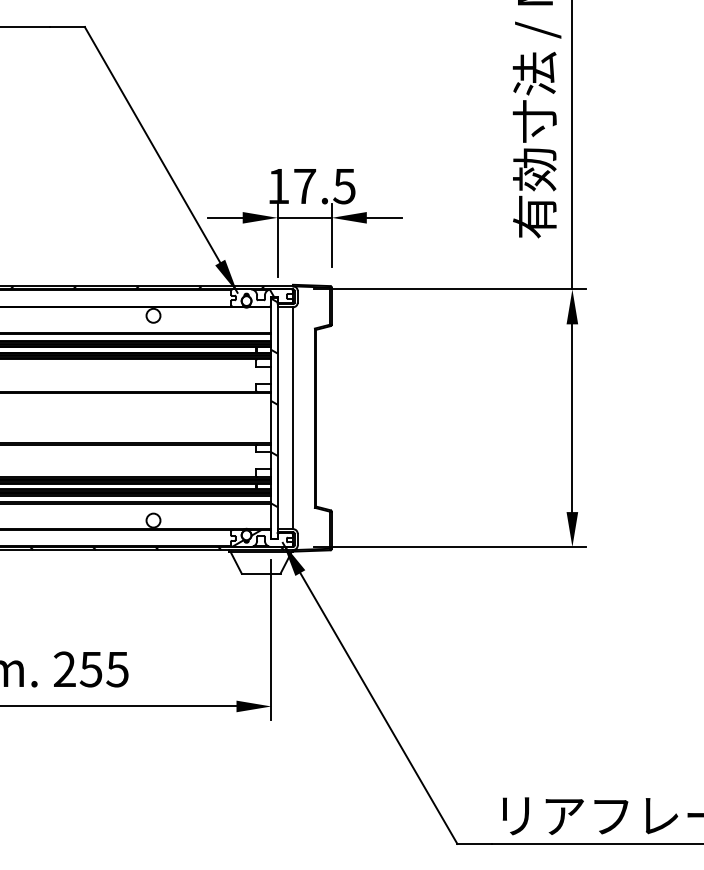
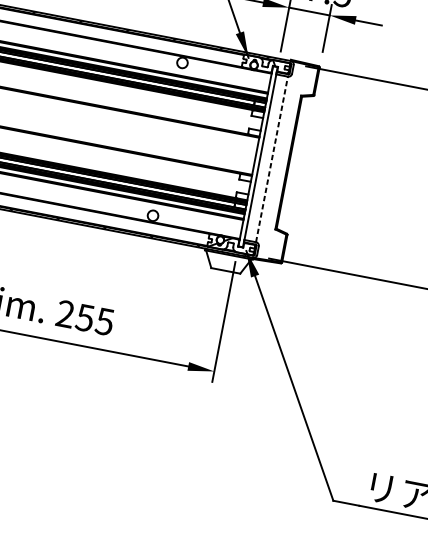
hatch: (274, 402) -> (260, 145), removed
line: (293, 418) -> (272, 159), solid -> dashed

